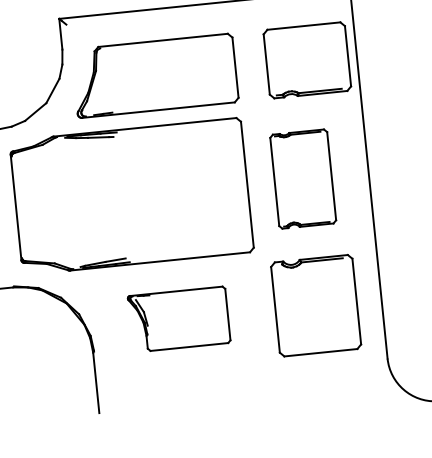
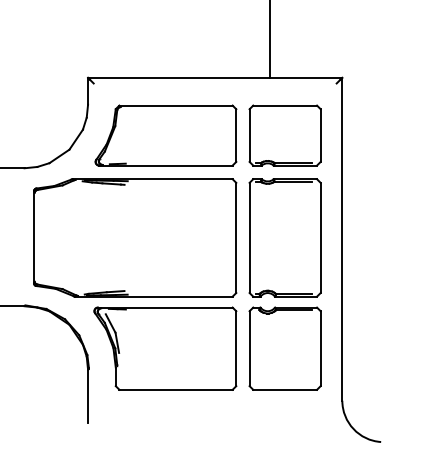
part: (306, 60) -> (284, 135), moved
part: (302, 178) -> (284, 237), size x1.43
part: (179, 319) -> (165, 348), size x1.67

